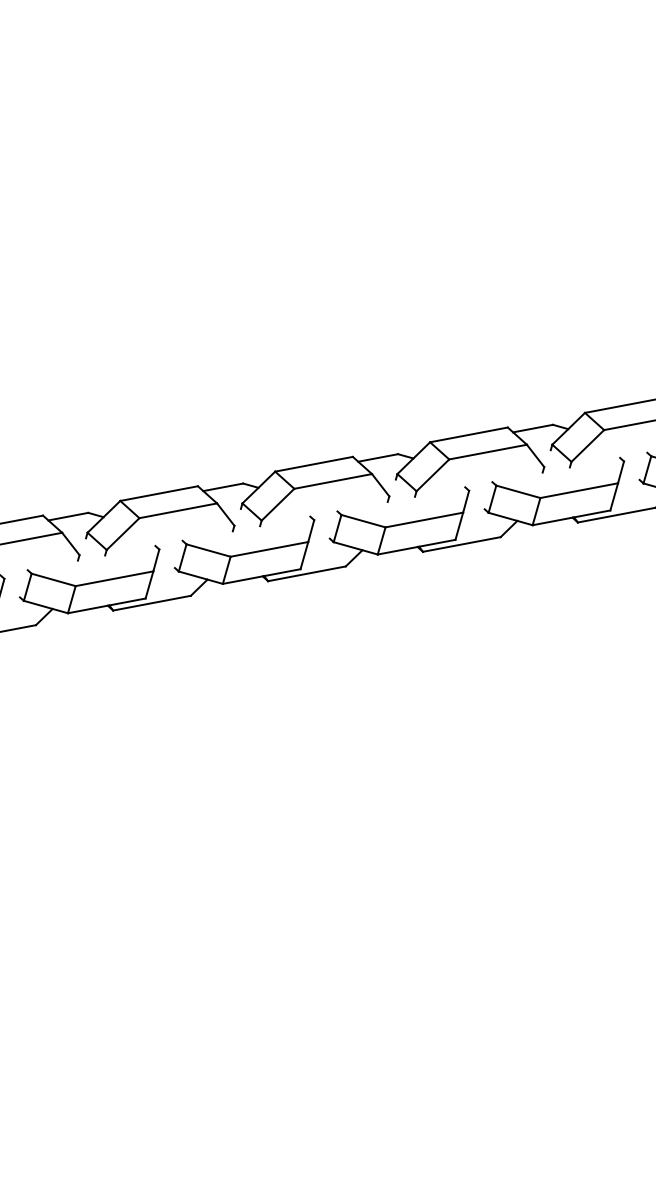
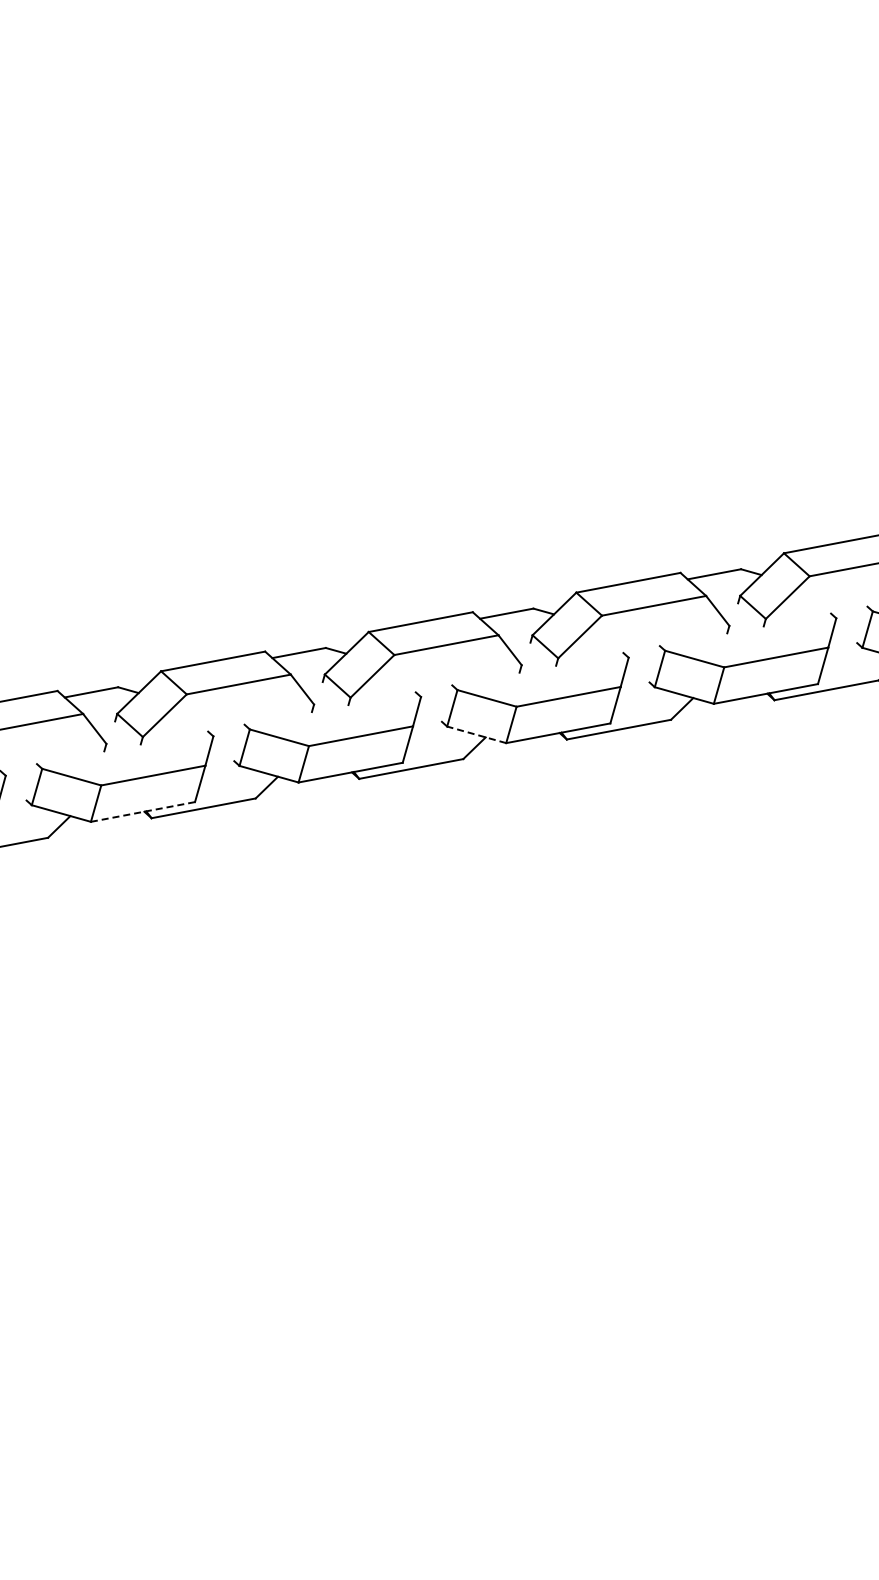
line: (355, 548) -> (476, 734), solid -> dashed
line: (107, 605) -> (143, 811), solid -> dashed

